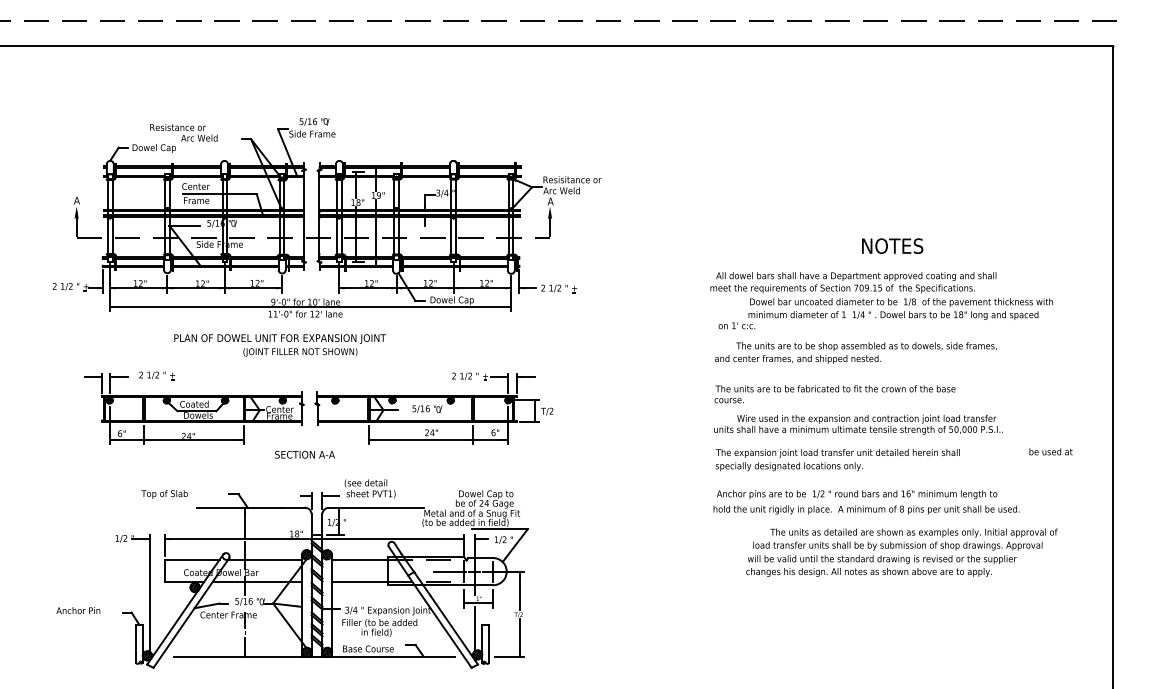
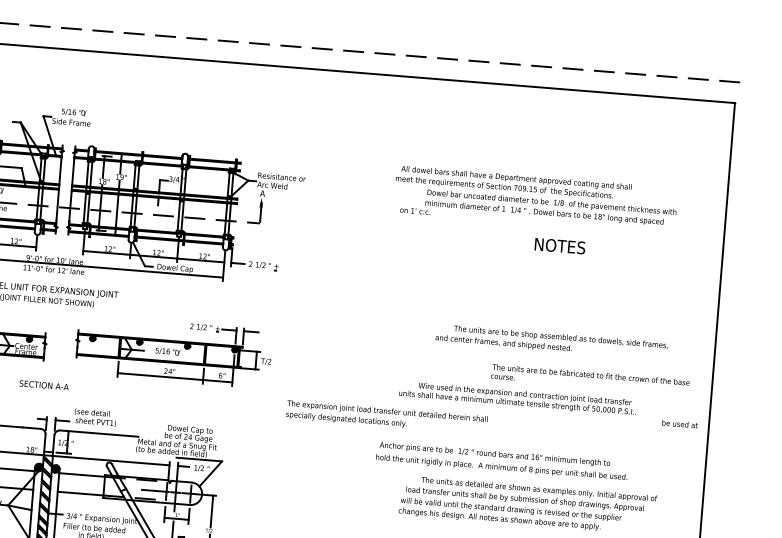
text: (892, 245) -> (560, 245), moved
text: (881, 300) -> (535, 199), moved
text: (855, 352) -> (551, 341), moved
text: (834, 394) -> (589, 379), moved
part: (433, 408) -> (172, 351), moved
text: (858, 424) -> (518, 398), moved
text: (1050, 451) -> (679, 423), moved
text: (837, 460) -> (386, 417), moved

